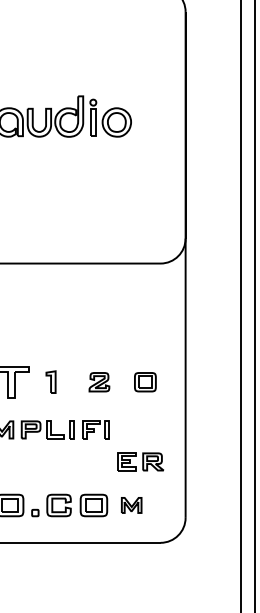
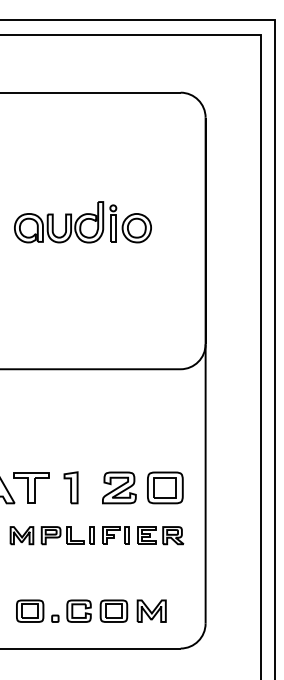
part: (50, 381) -> (70, 487), size x1.43
part: (99, 381) -> (119, 487), size x1.67
part: (145, 381) -> (165, 487), size x1.67
part: (140, 461) -> (160, 535), moved
part: (131, 504) -> (151, 610), size x1.43

